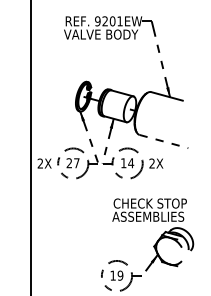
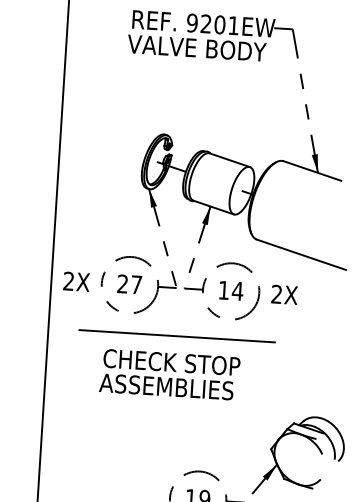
line: (164, 141) -> (302, 254), dashed -> solid
line: (99, 189) -> (175, 336), added
text: (149, 209) -> (169, 373), moved

